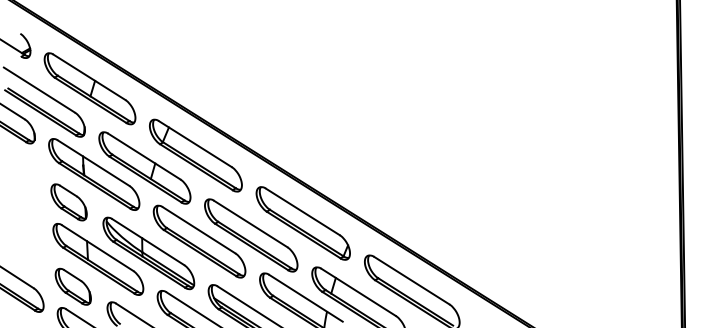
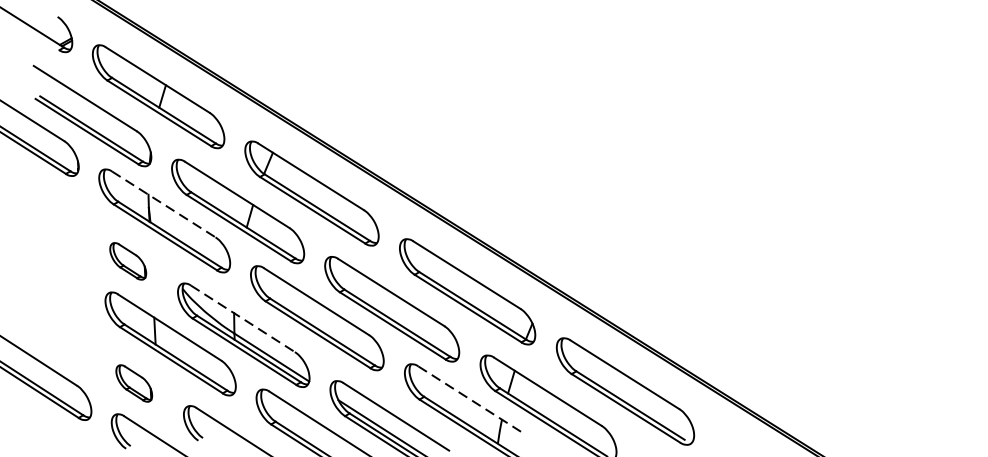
line: (94, 163) -> (165, 204), solid -> dashed
part: (68, 202) -> (127, 261), size x0.7
line: (148, 242) -> (243, 319), solid -> dashed
part: (72, 286) -> (133, 383), size x0.7
line: (306, 298) -> (472, 400), solid -> dashed

